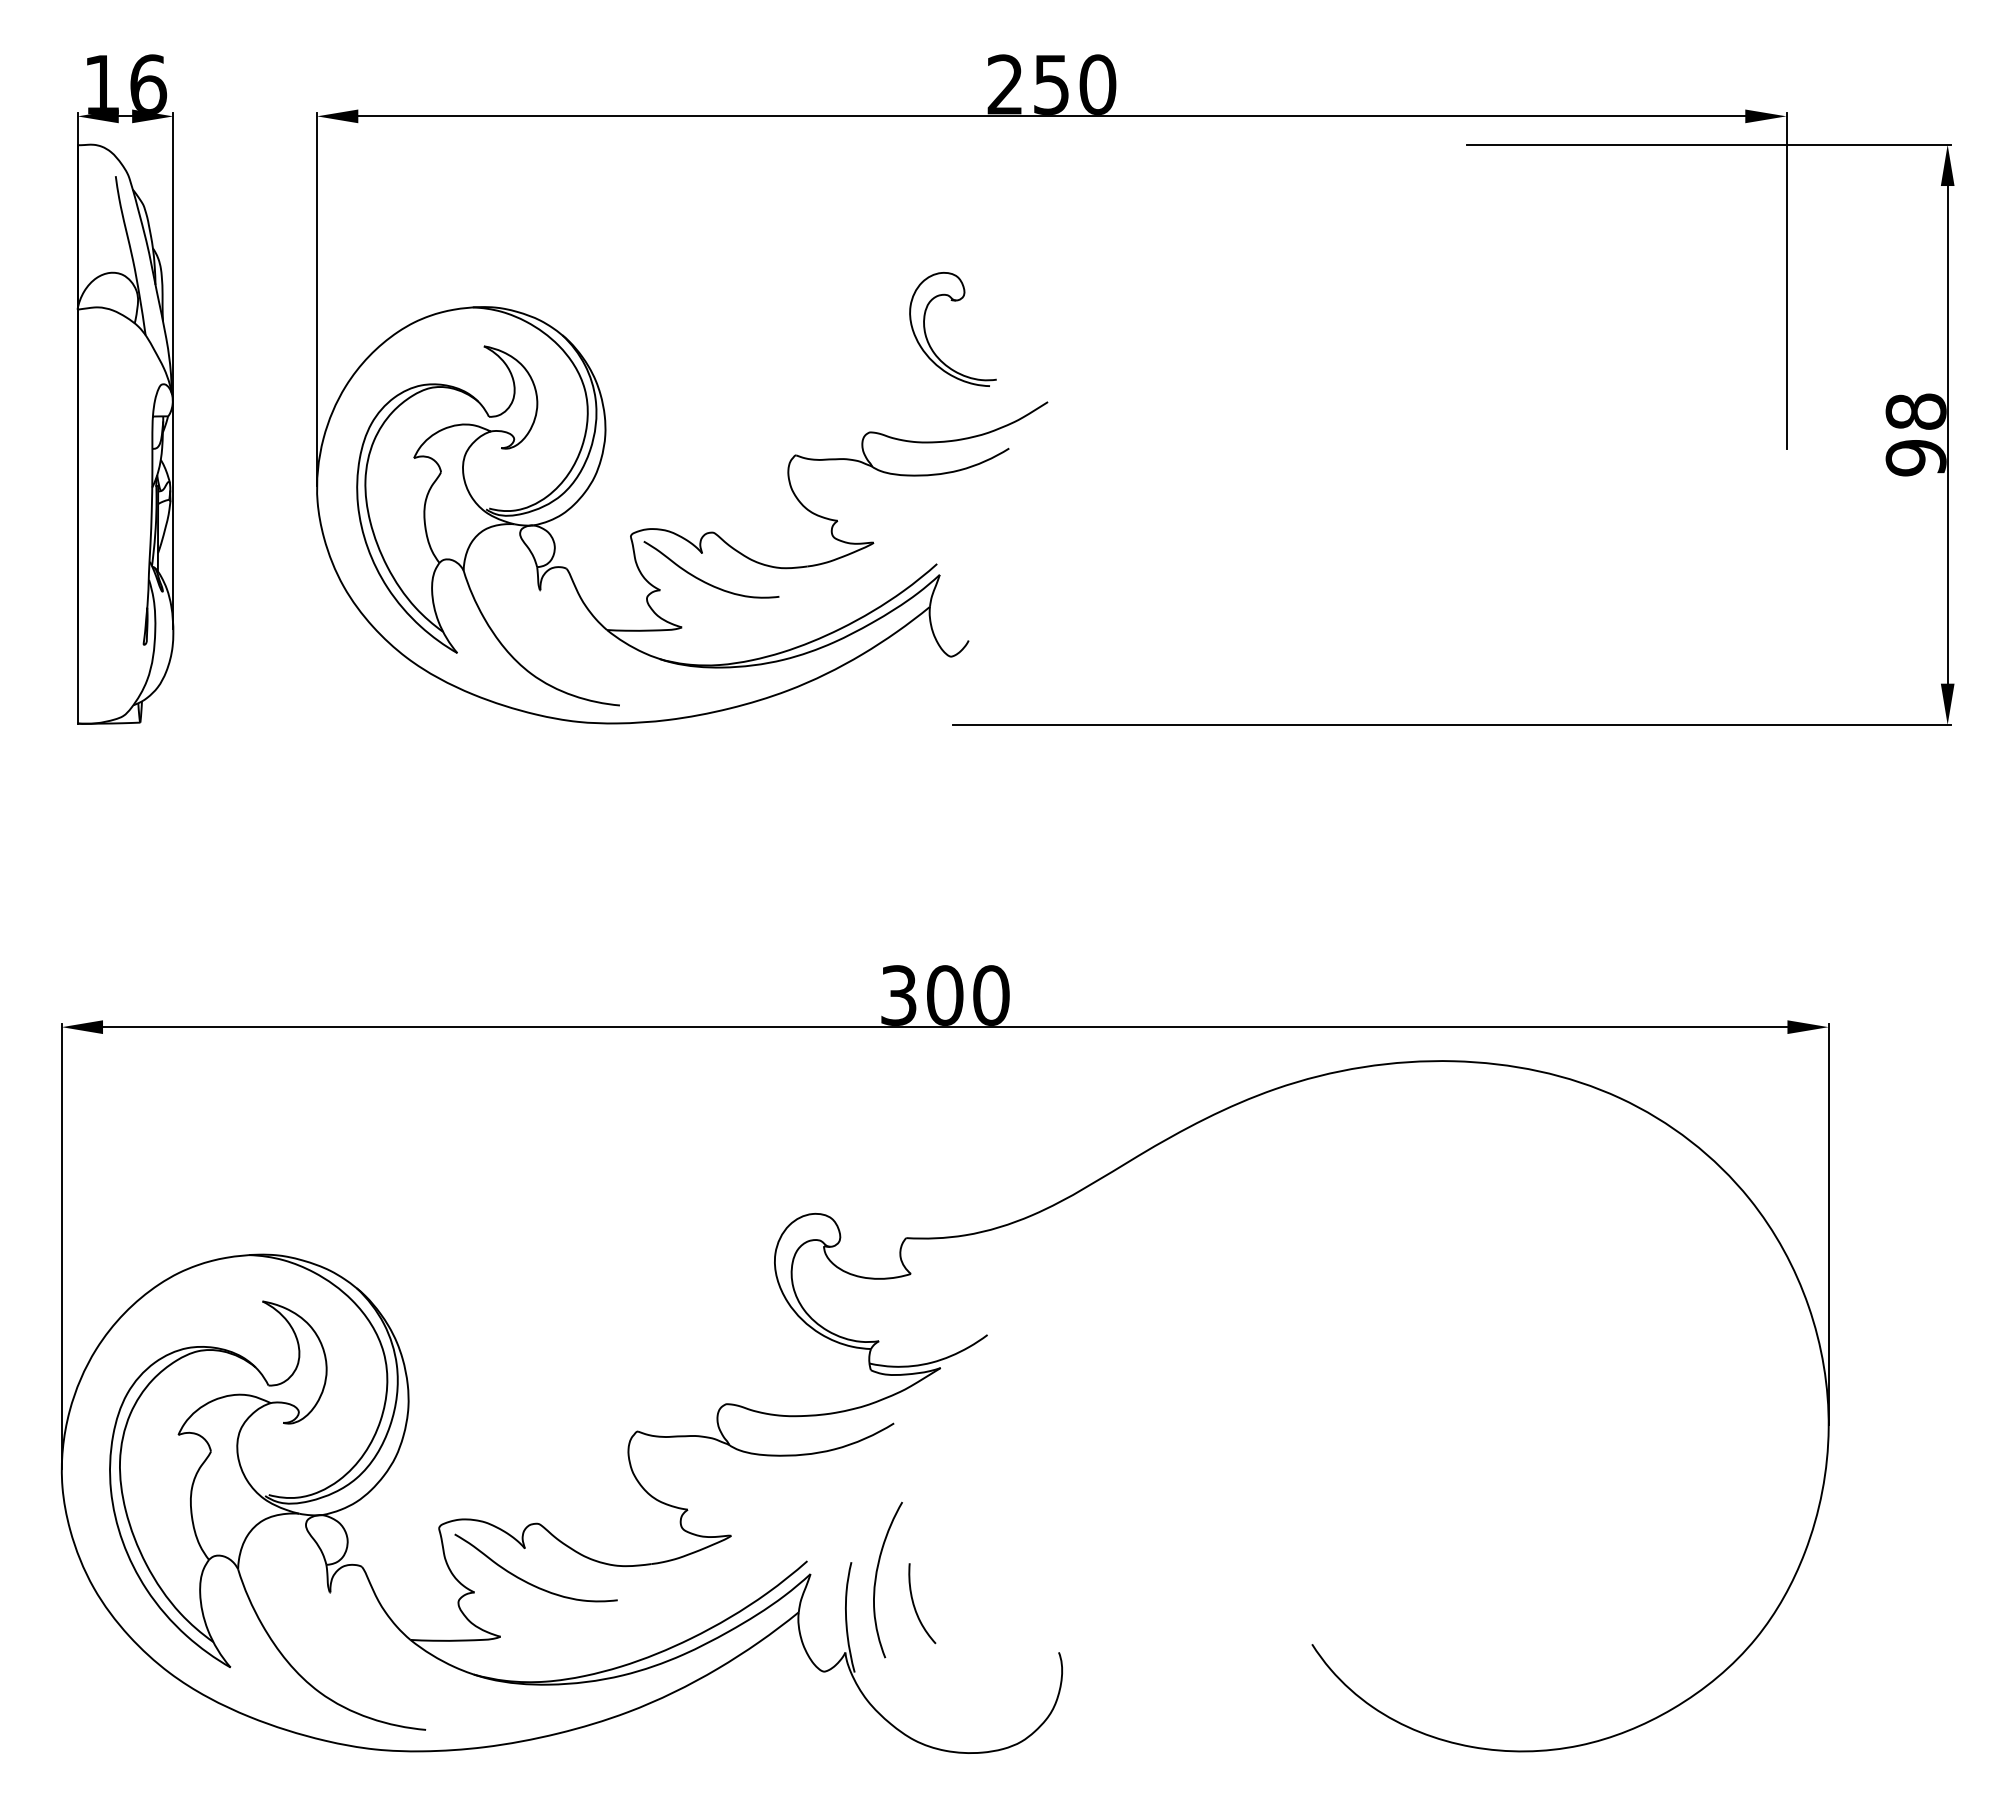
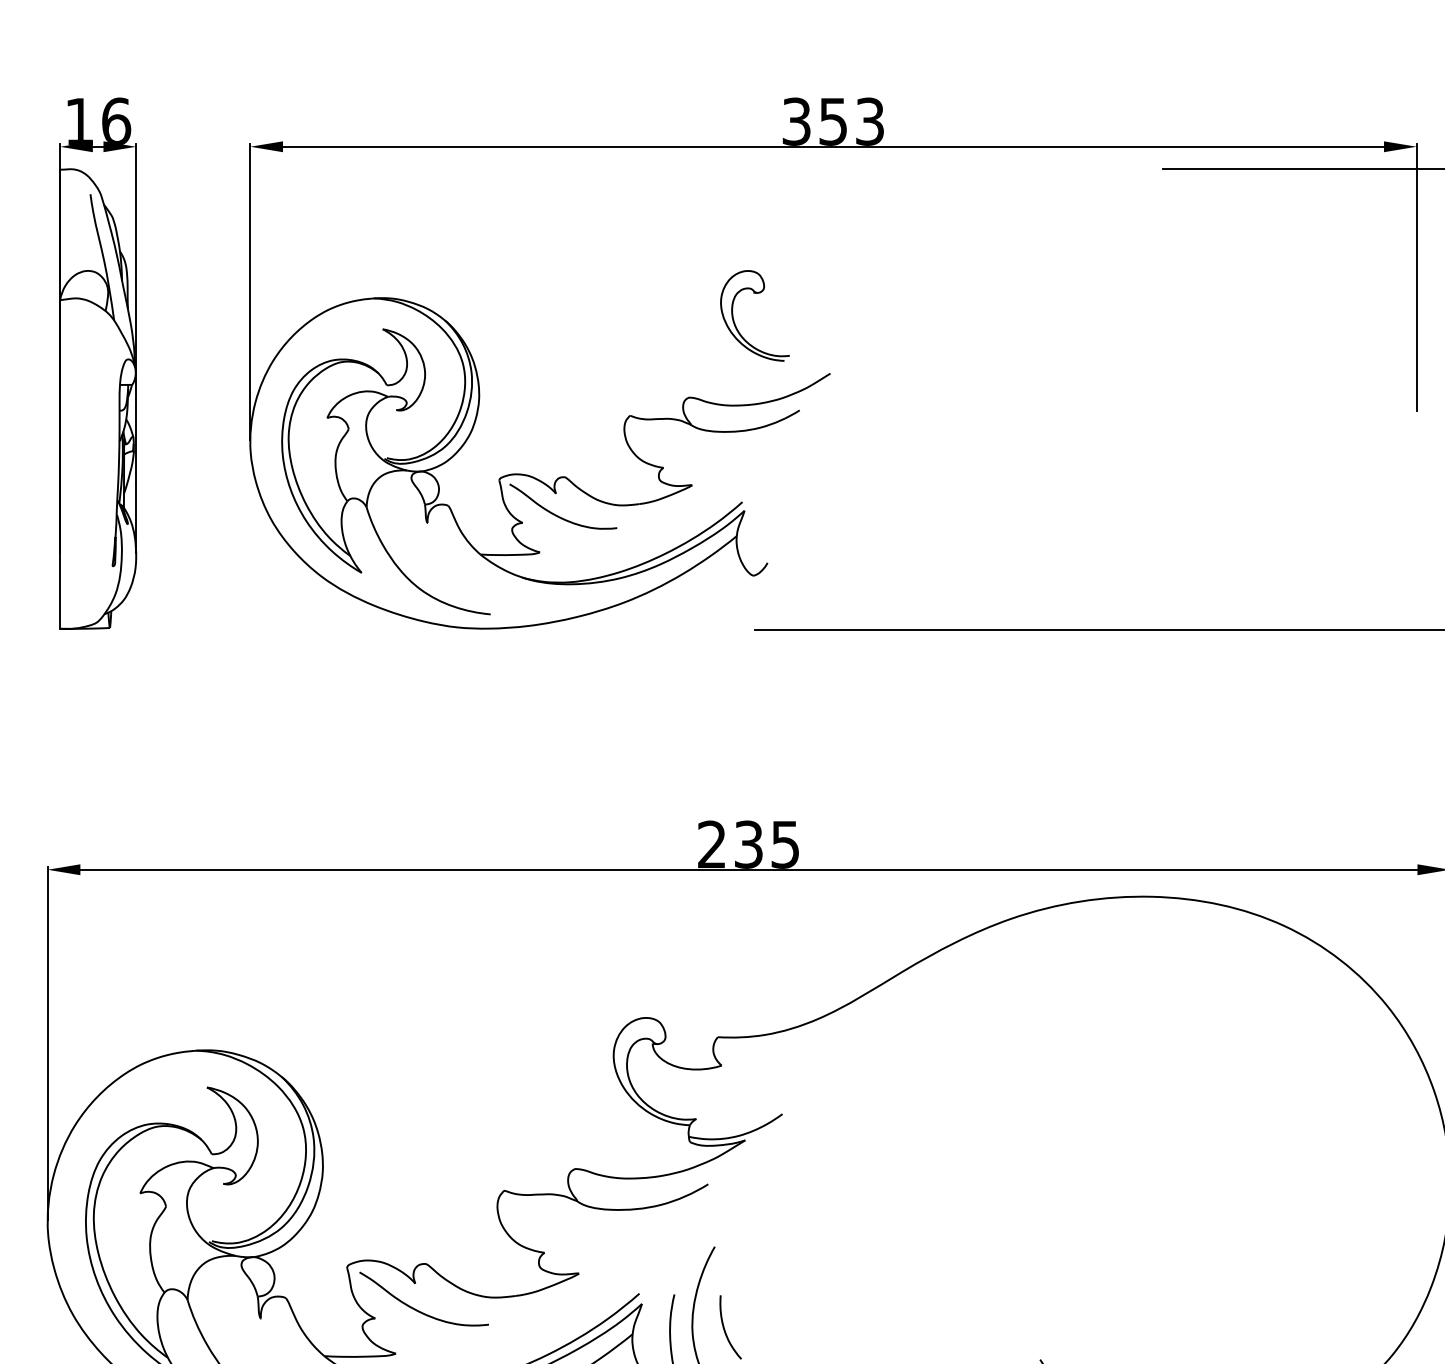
text: (1051, 84) -> (833, 121), 250 -> 353
text: (945, 995) -> (749, 844), 300 -> 235

